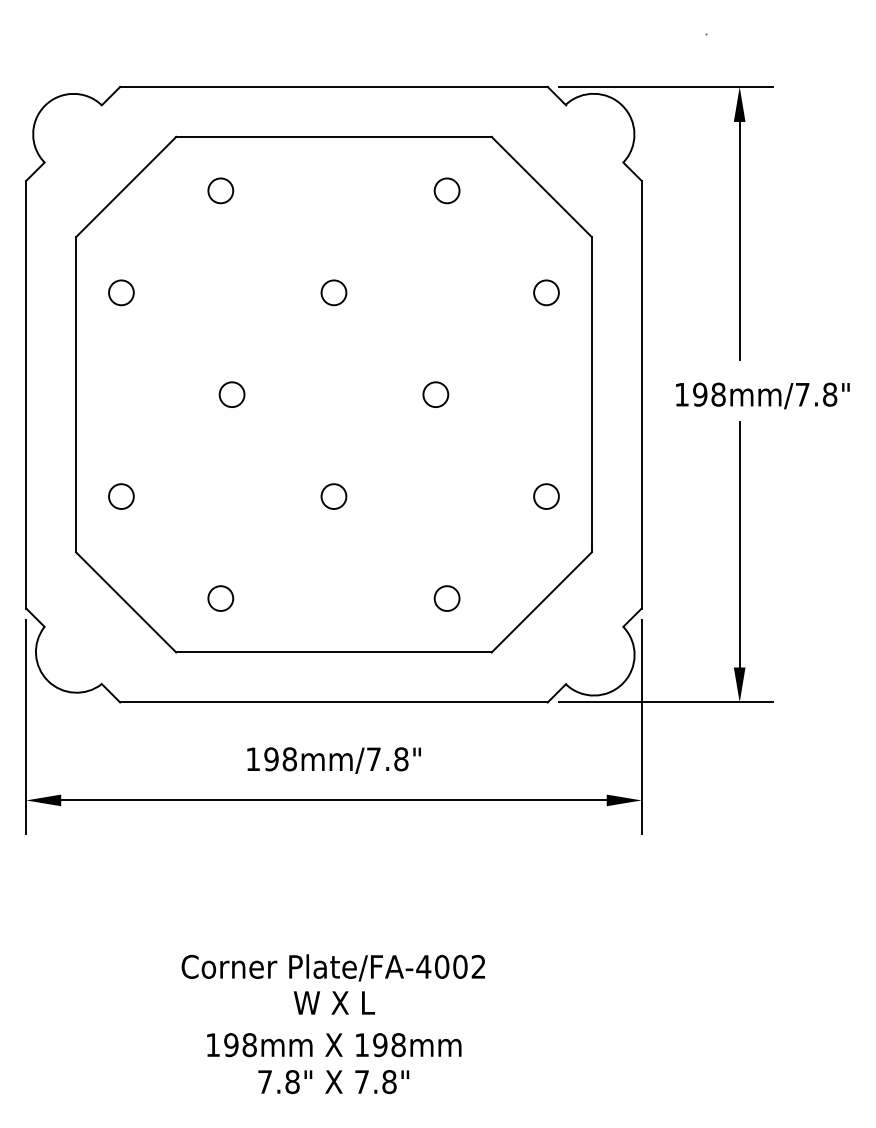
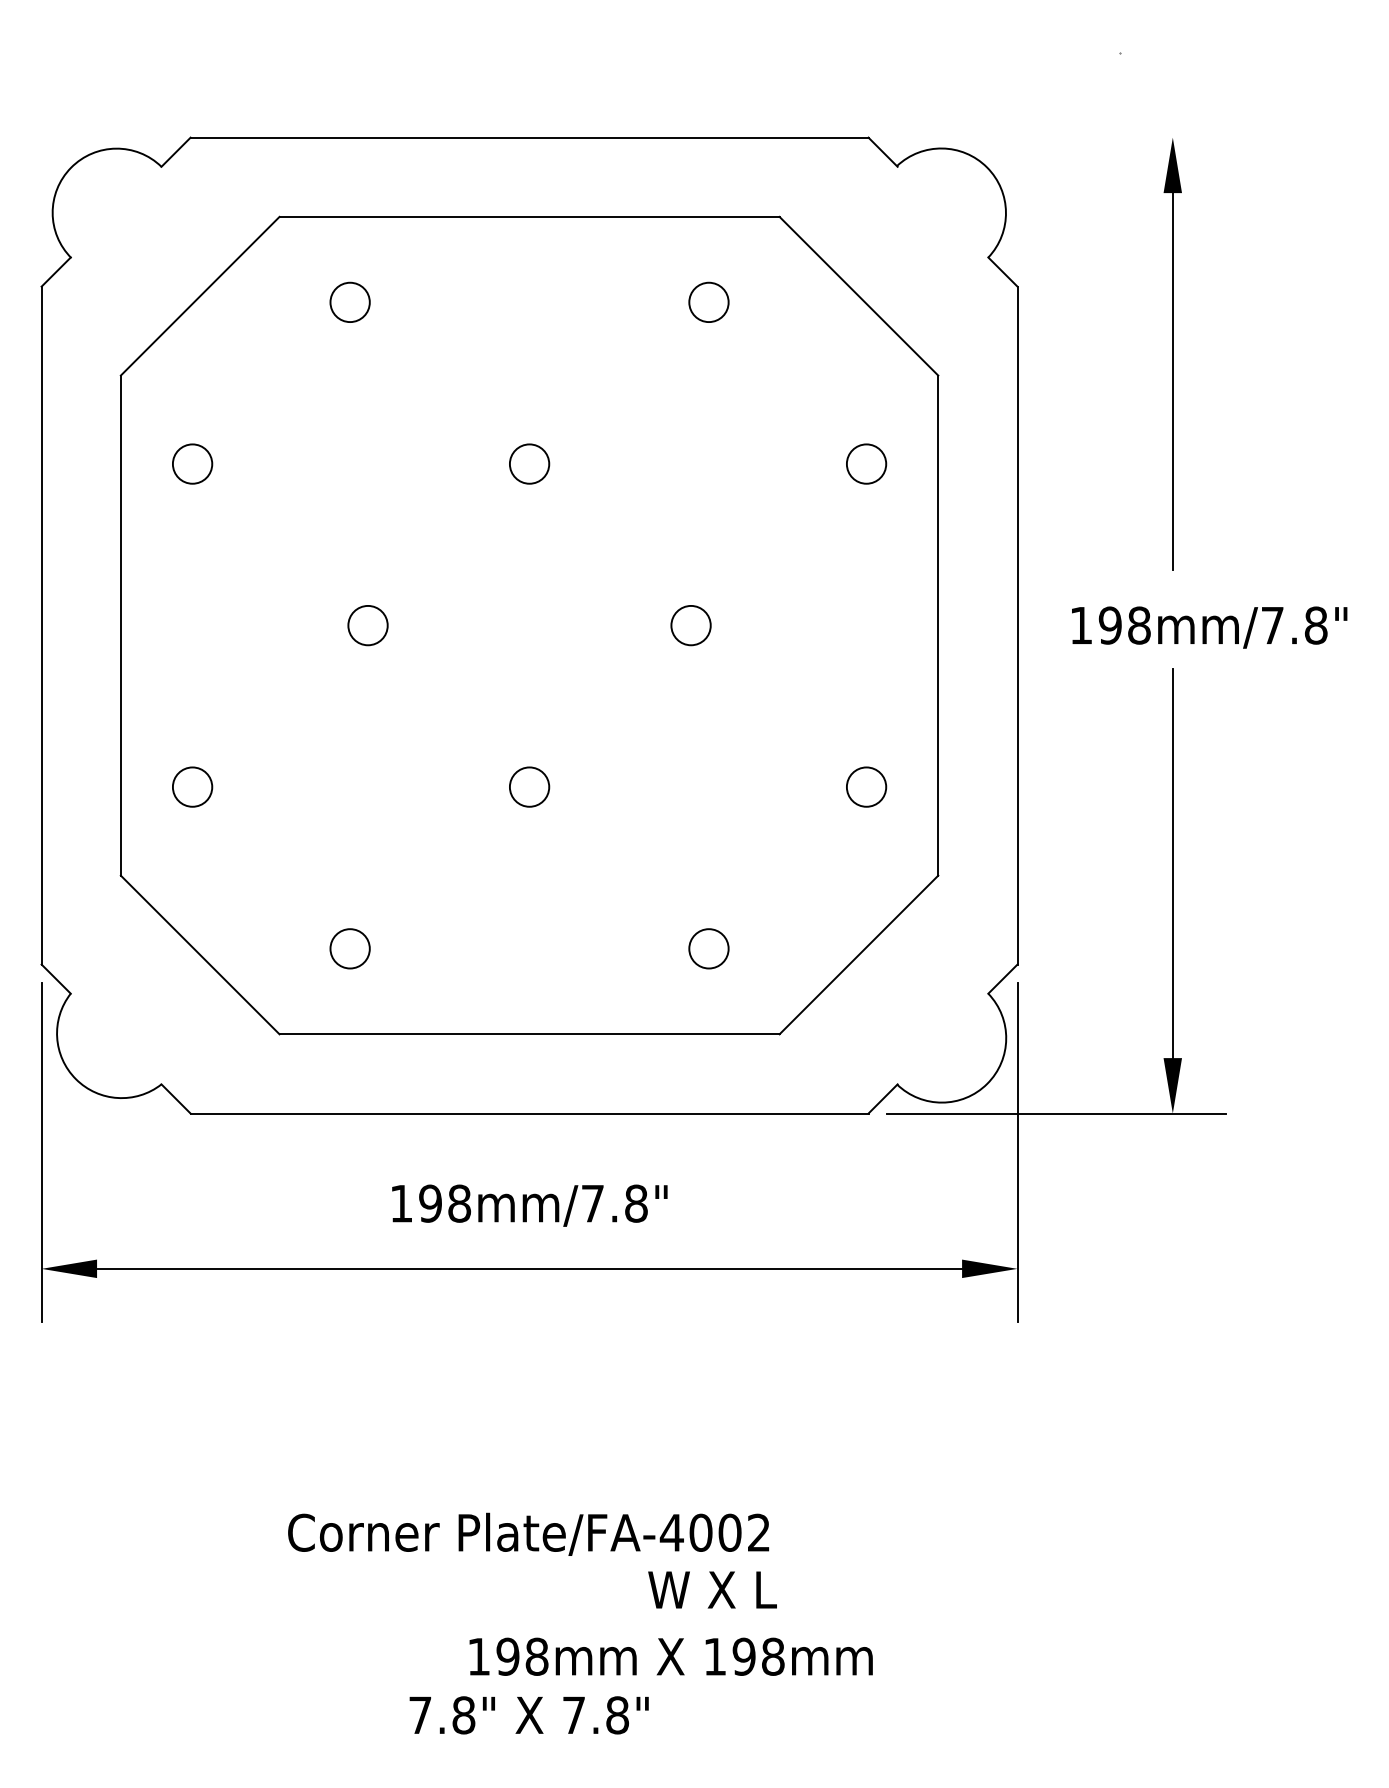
line: (666, 86) -> (1056, 136), removed
text: (333, 1002) -> (711, 1589), moved
text: (334, 1045) -> (671, 1657), moved

